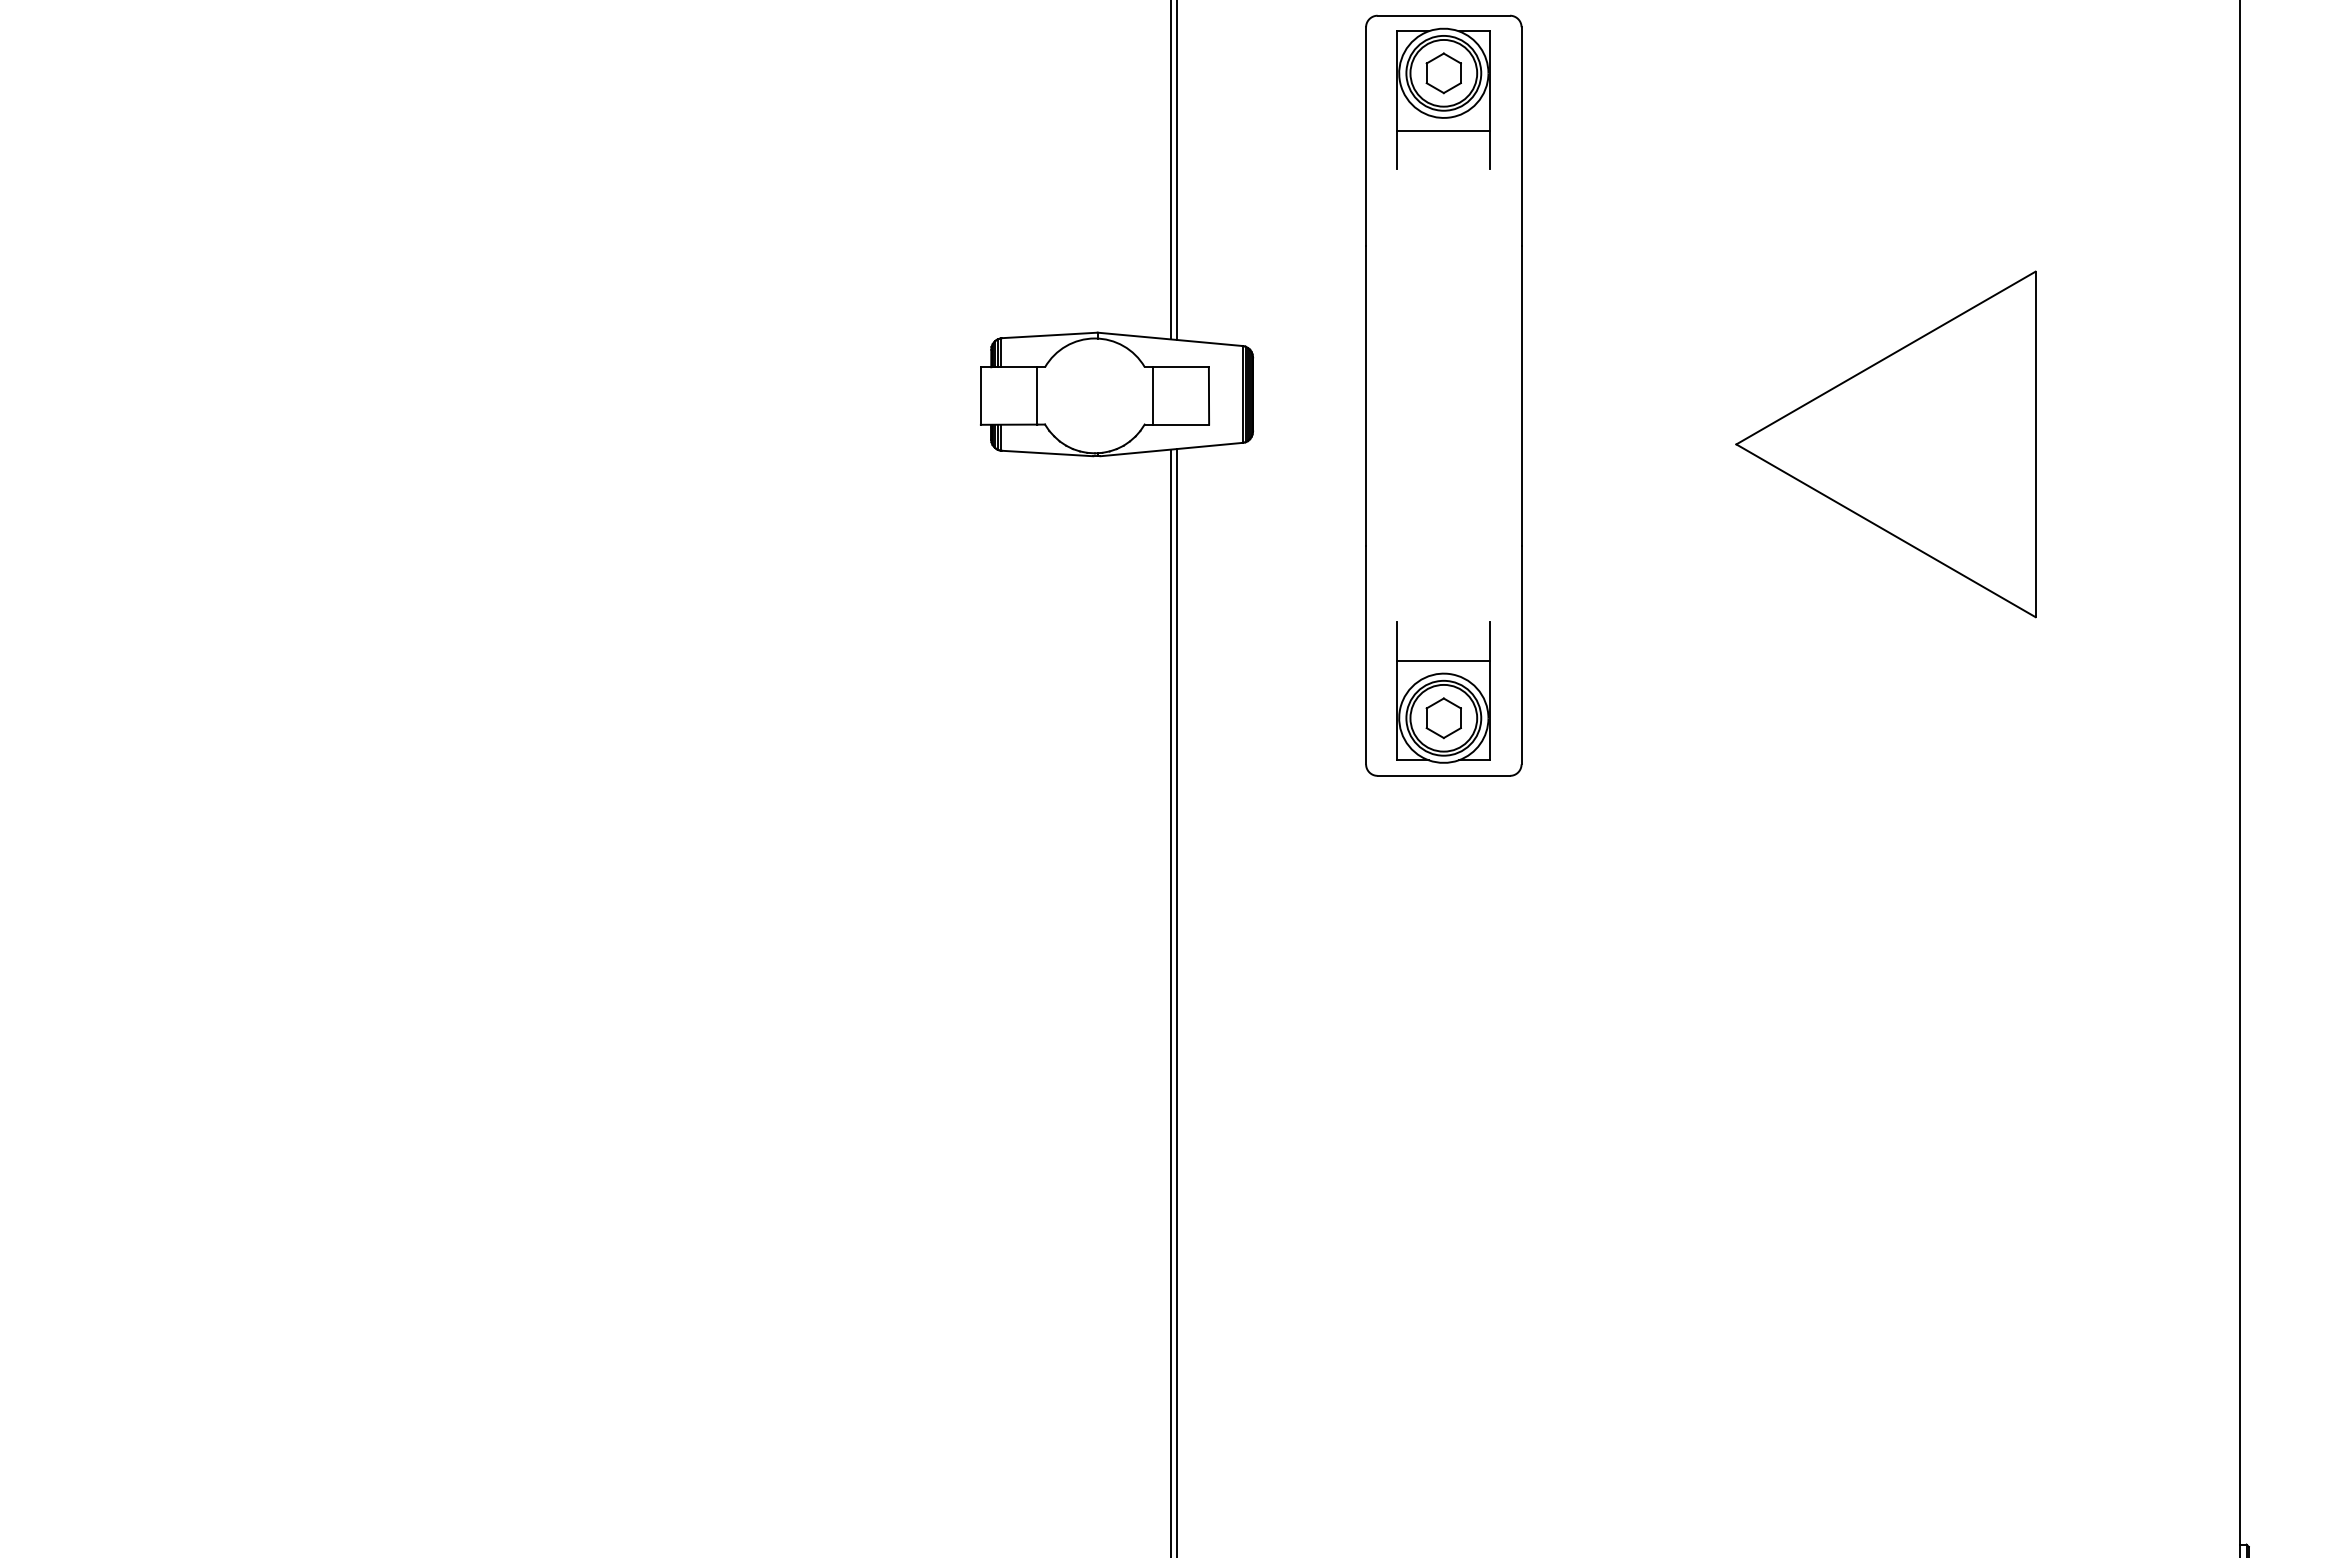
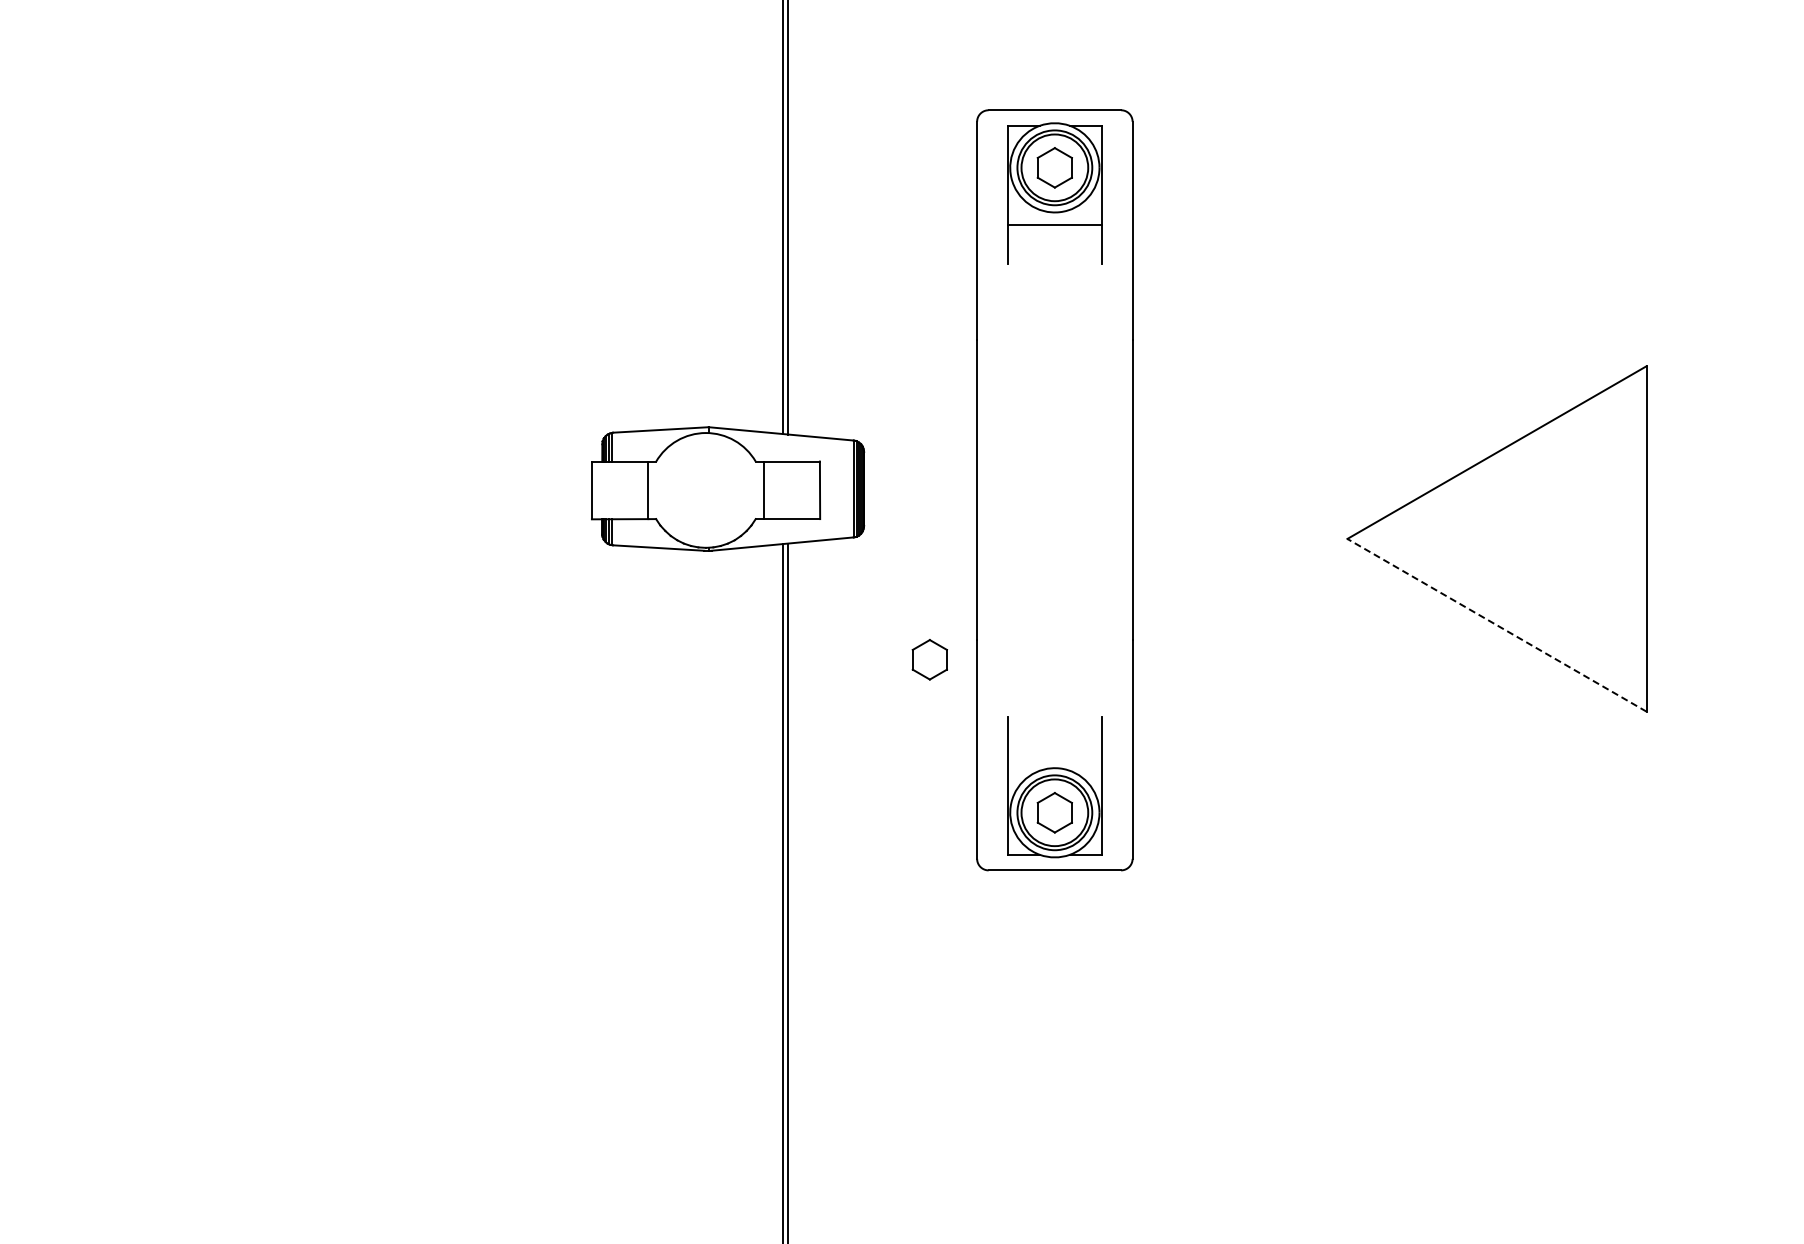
line: (1885, 530) -> (1496, 625), solid -> dashed
part: (1318, 565) -> (929, 660), added
line: (1443, 660) -> (1054, 755), removed

